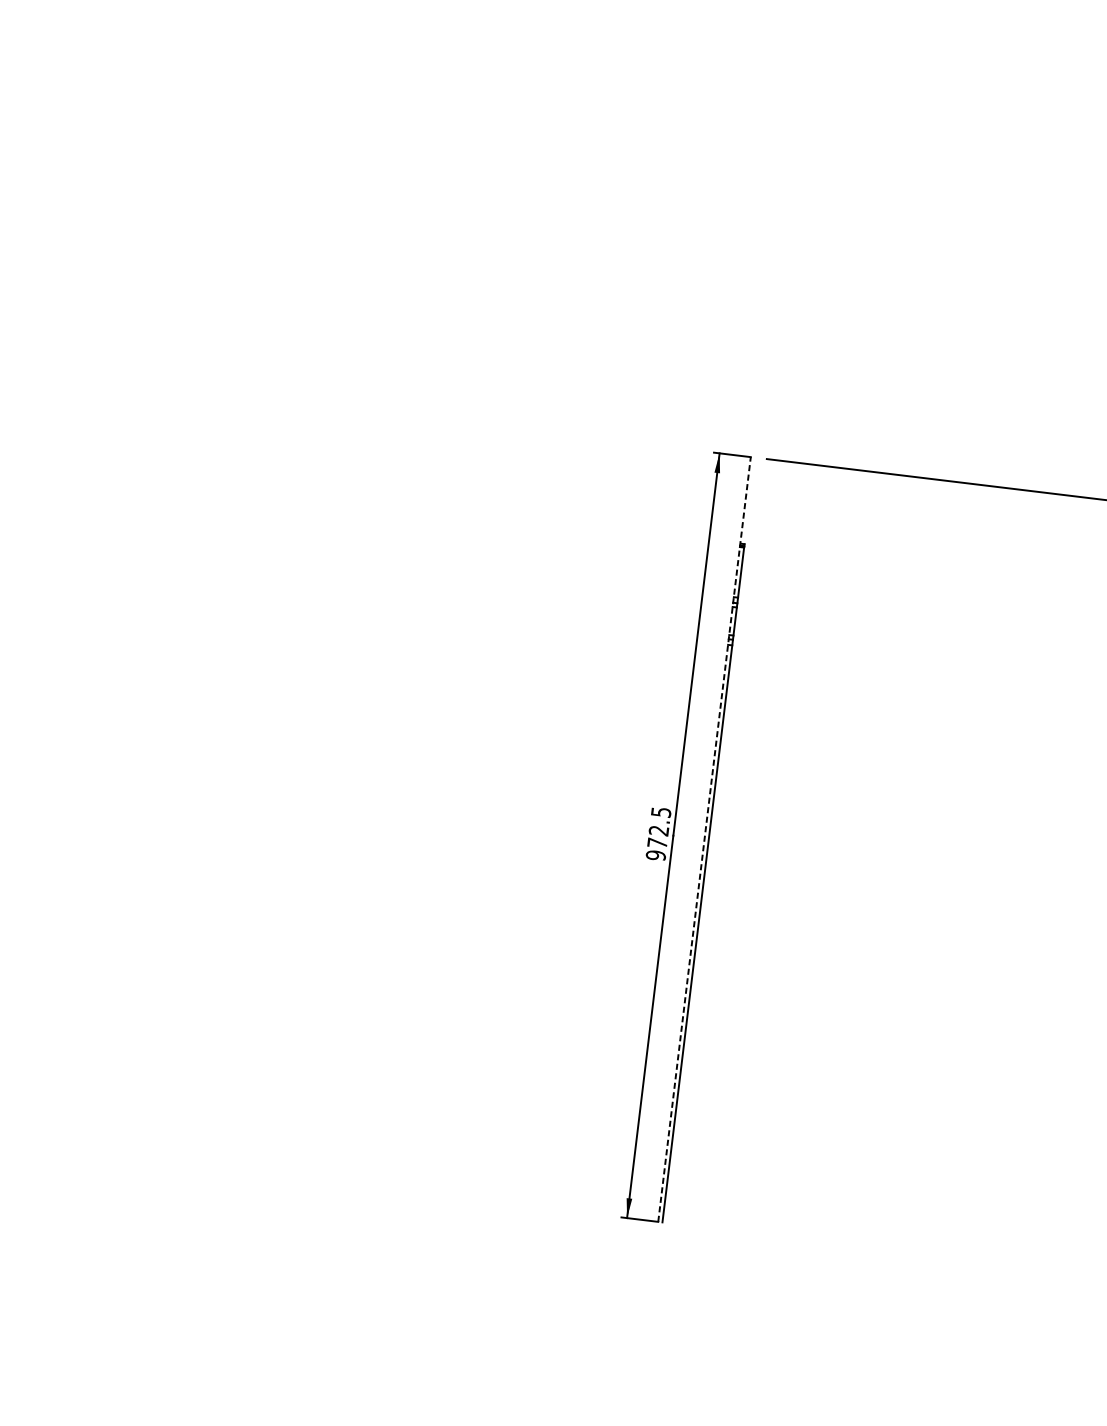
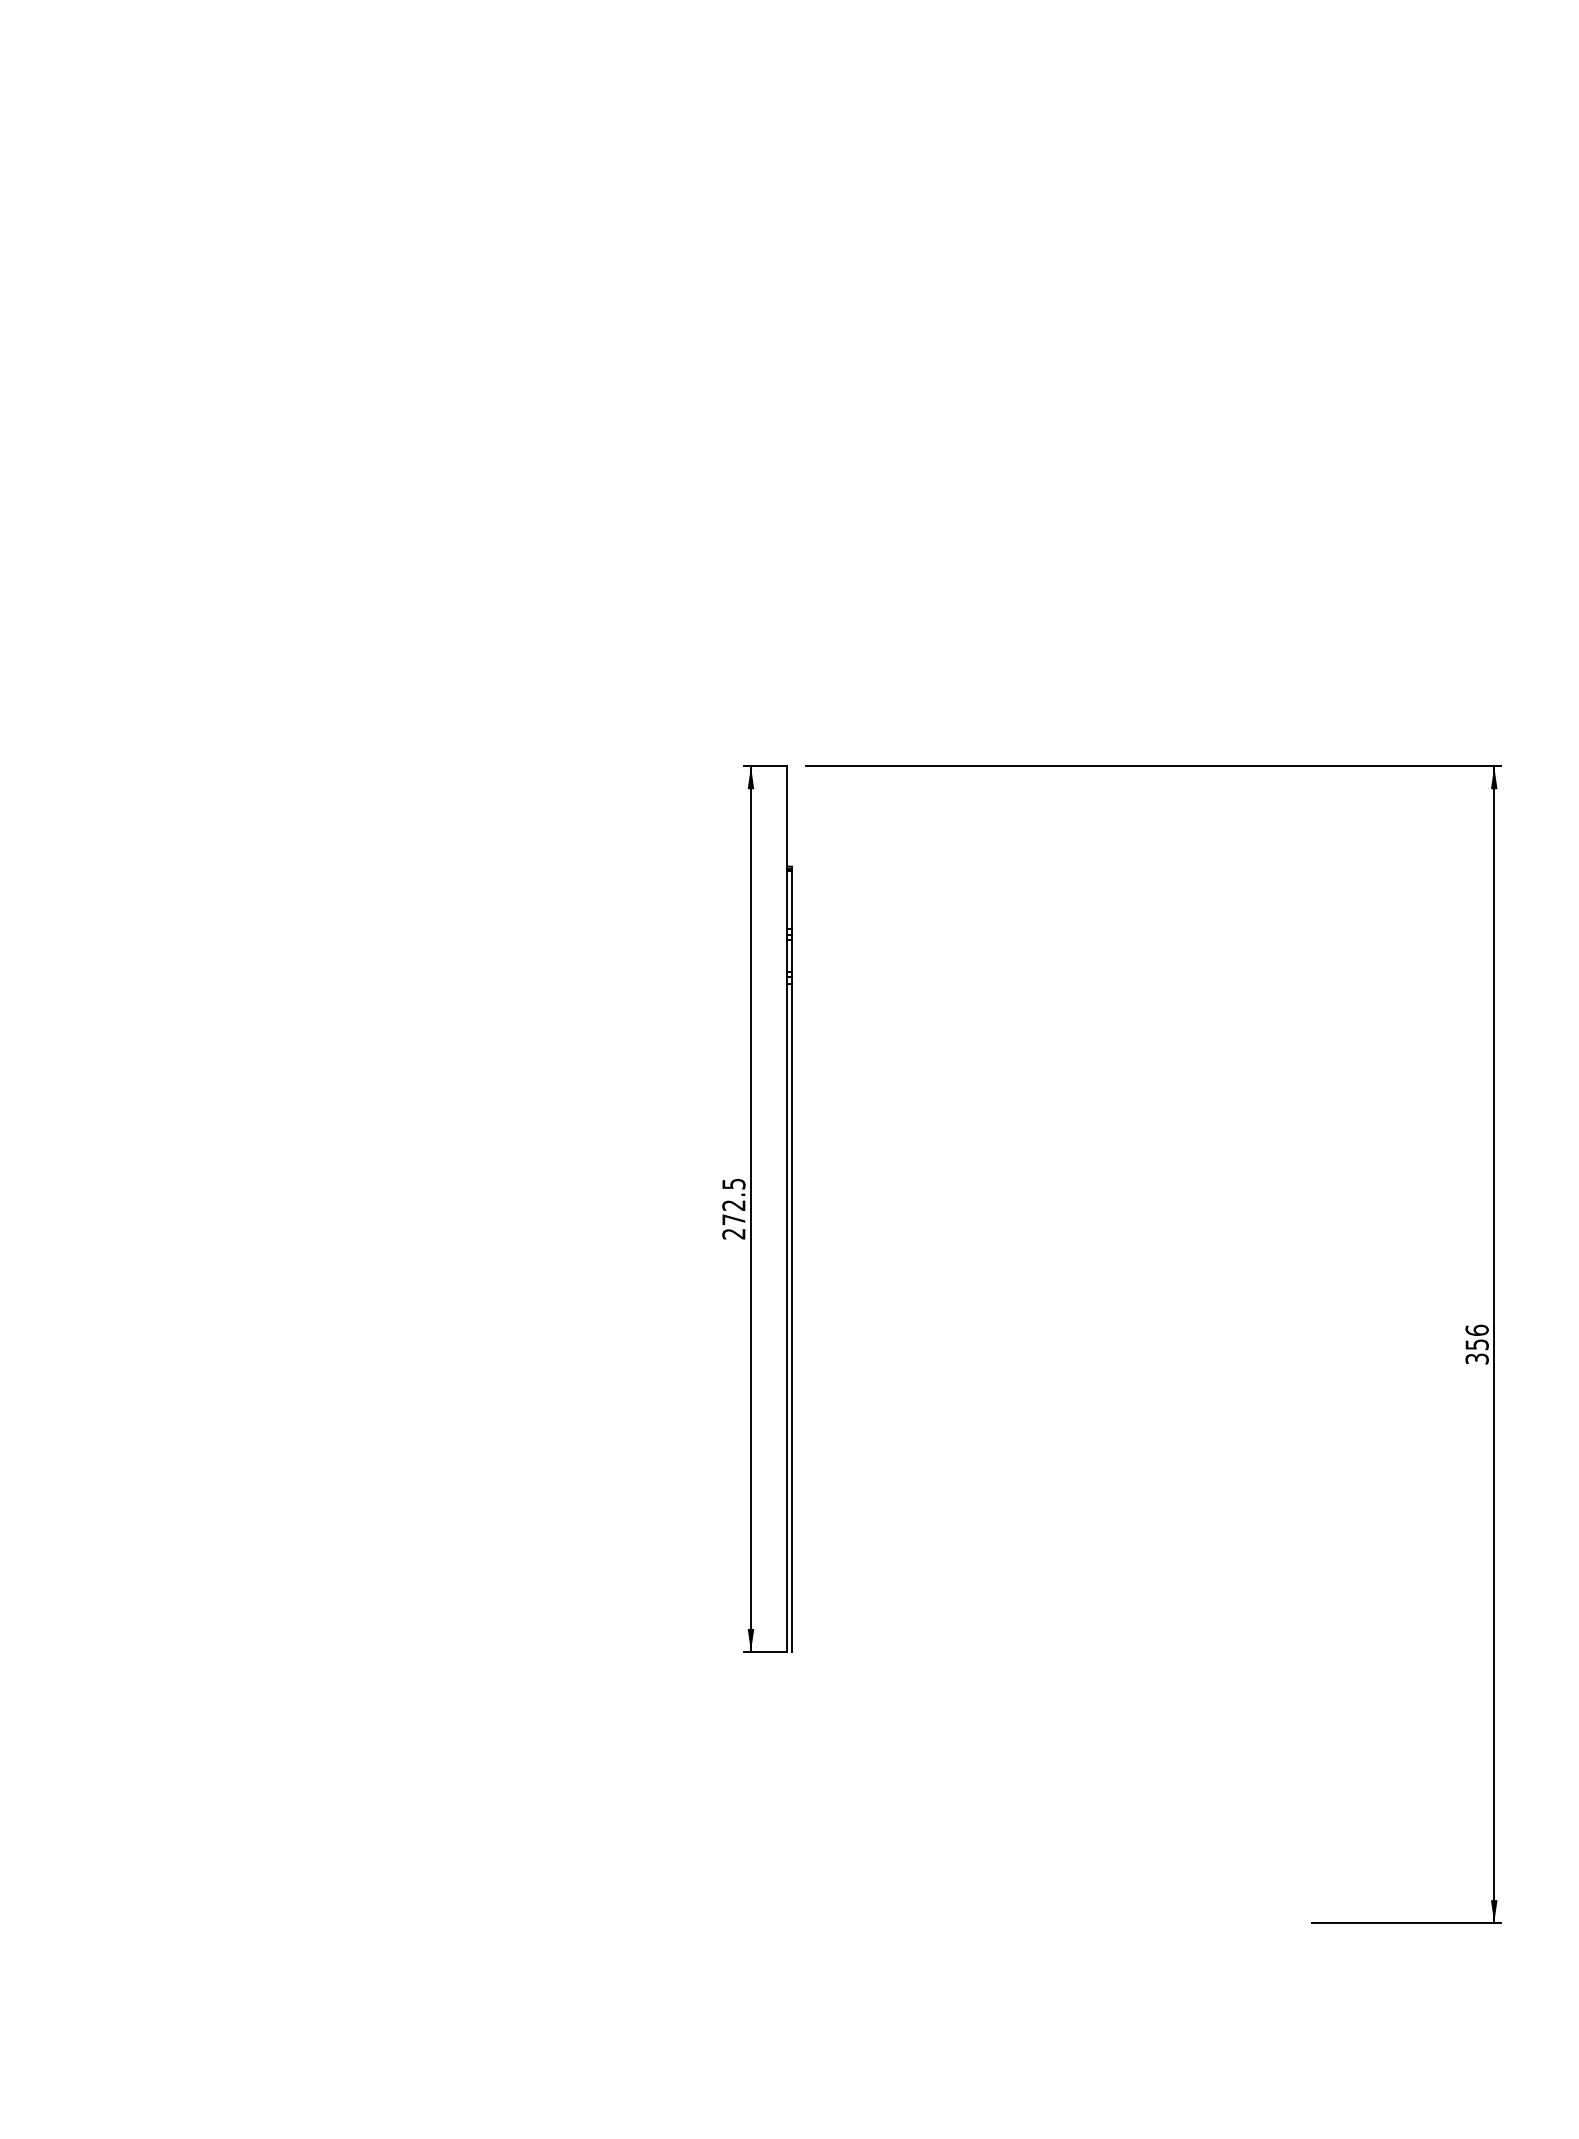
line: (704, 839) -> (787, 1209), dashed -> solid
text: (655, 854) -> (733, 1233), 972.5 -> 272.5

